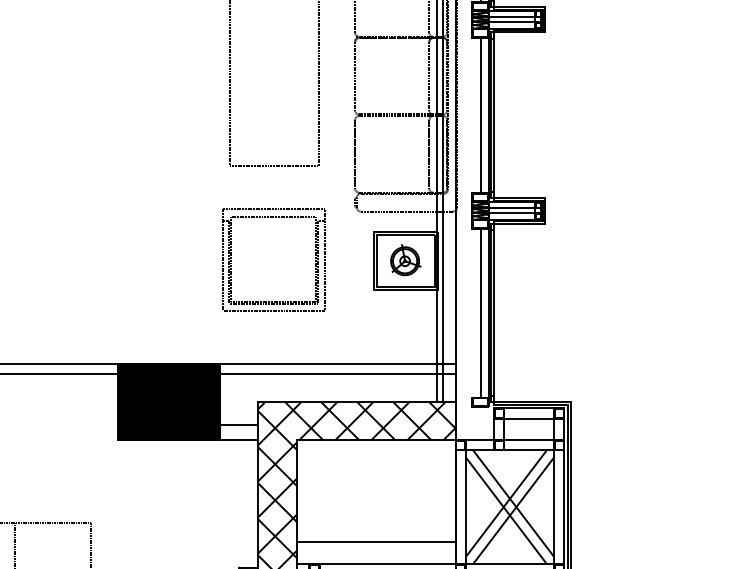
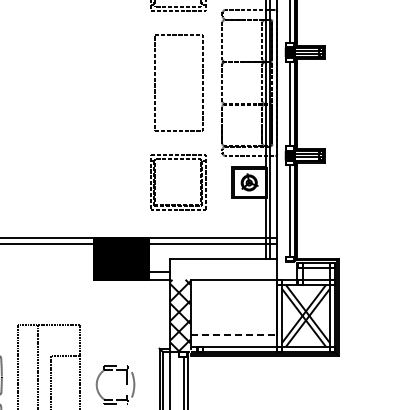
hatch: (355, 421) -> (222, 269), removed
line: (377, 541) -> (234, 334), solid -> dashed

